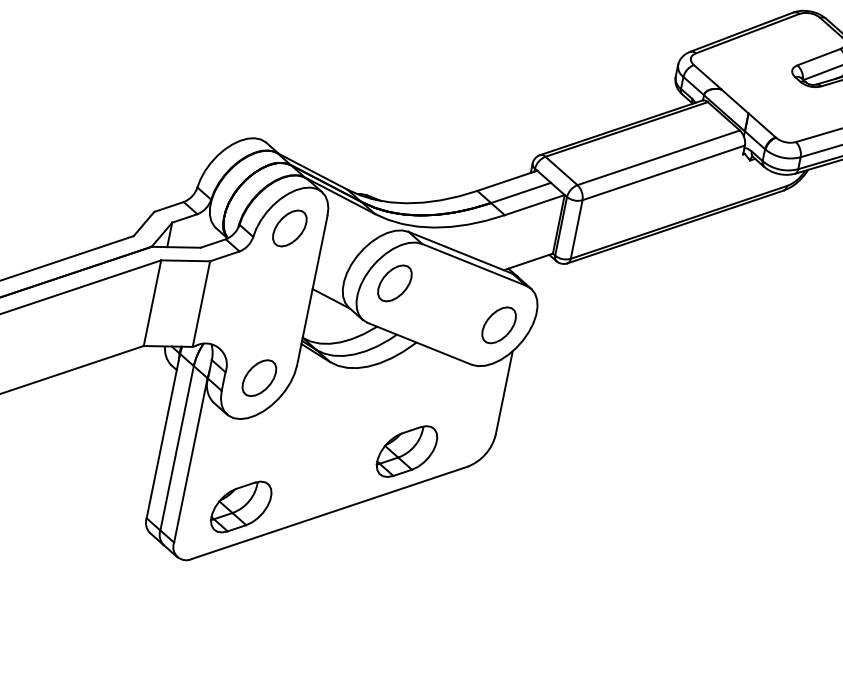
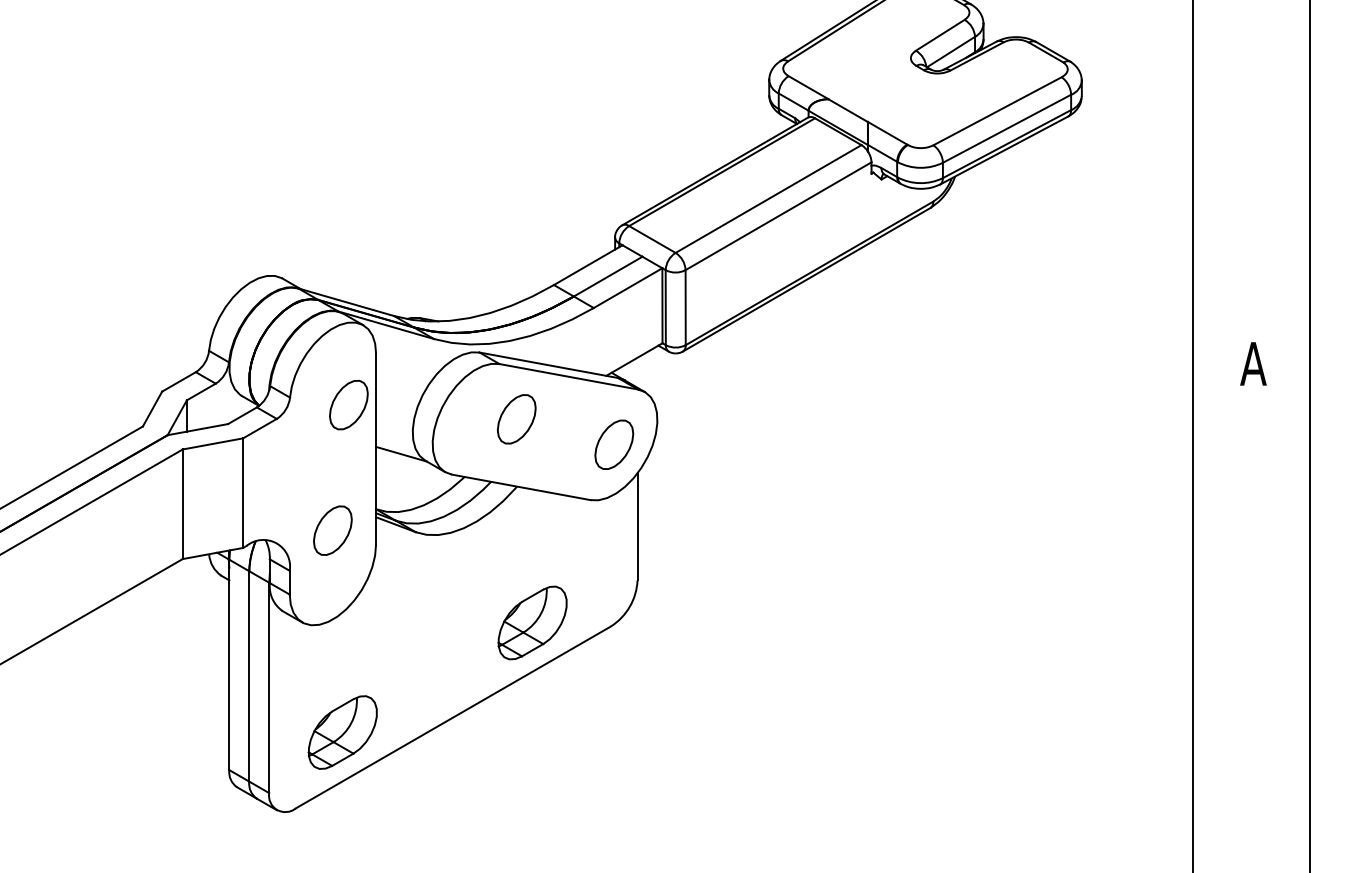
part: (289, 227) -> (348, 404), moved
part: (394, 283) -> (516, 419), moved
part: (259, 377) -> (332, 530), moved

